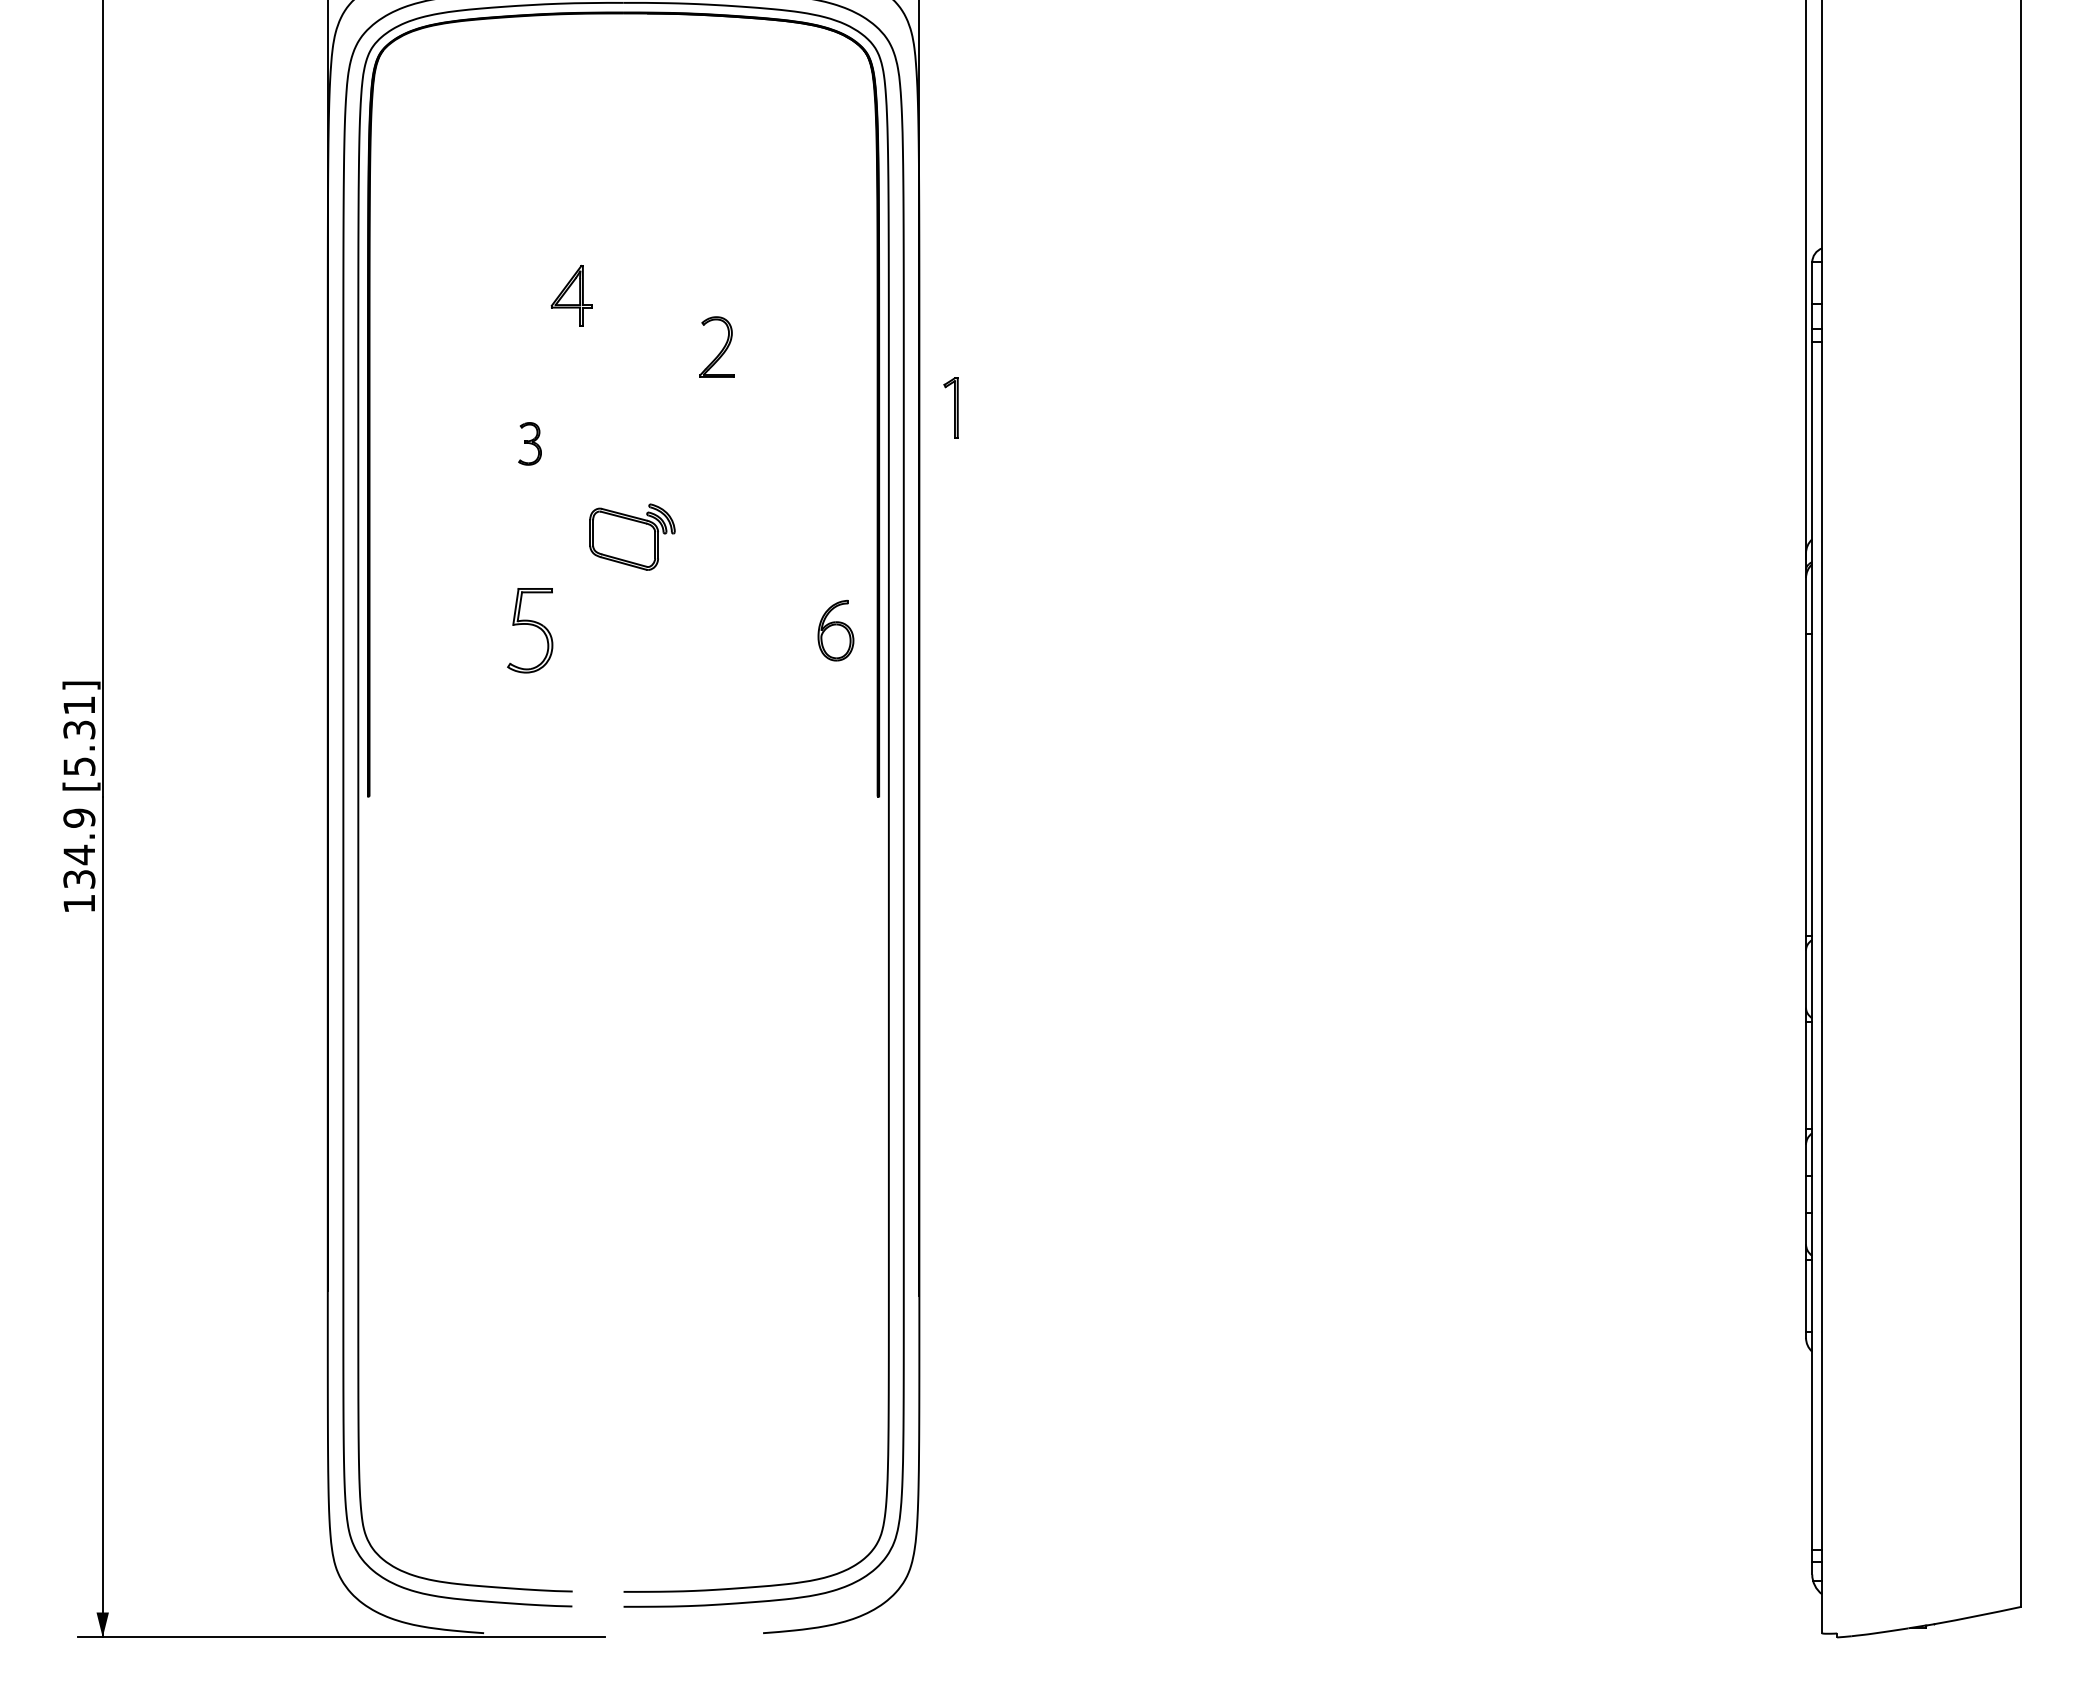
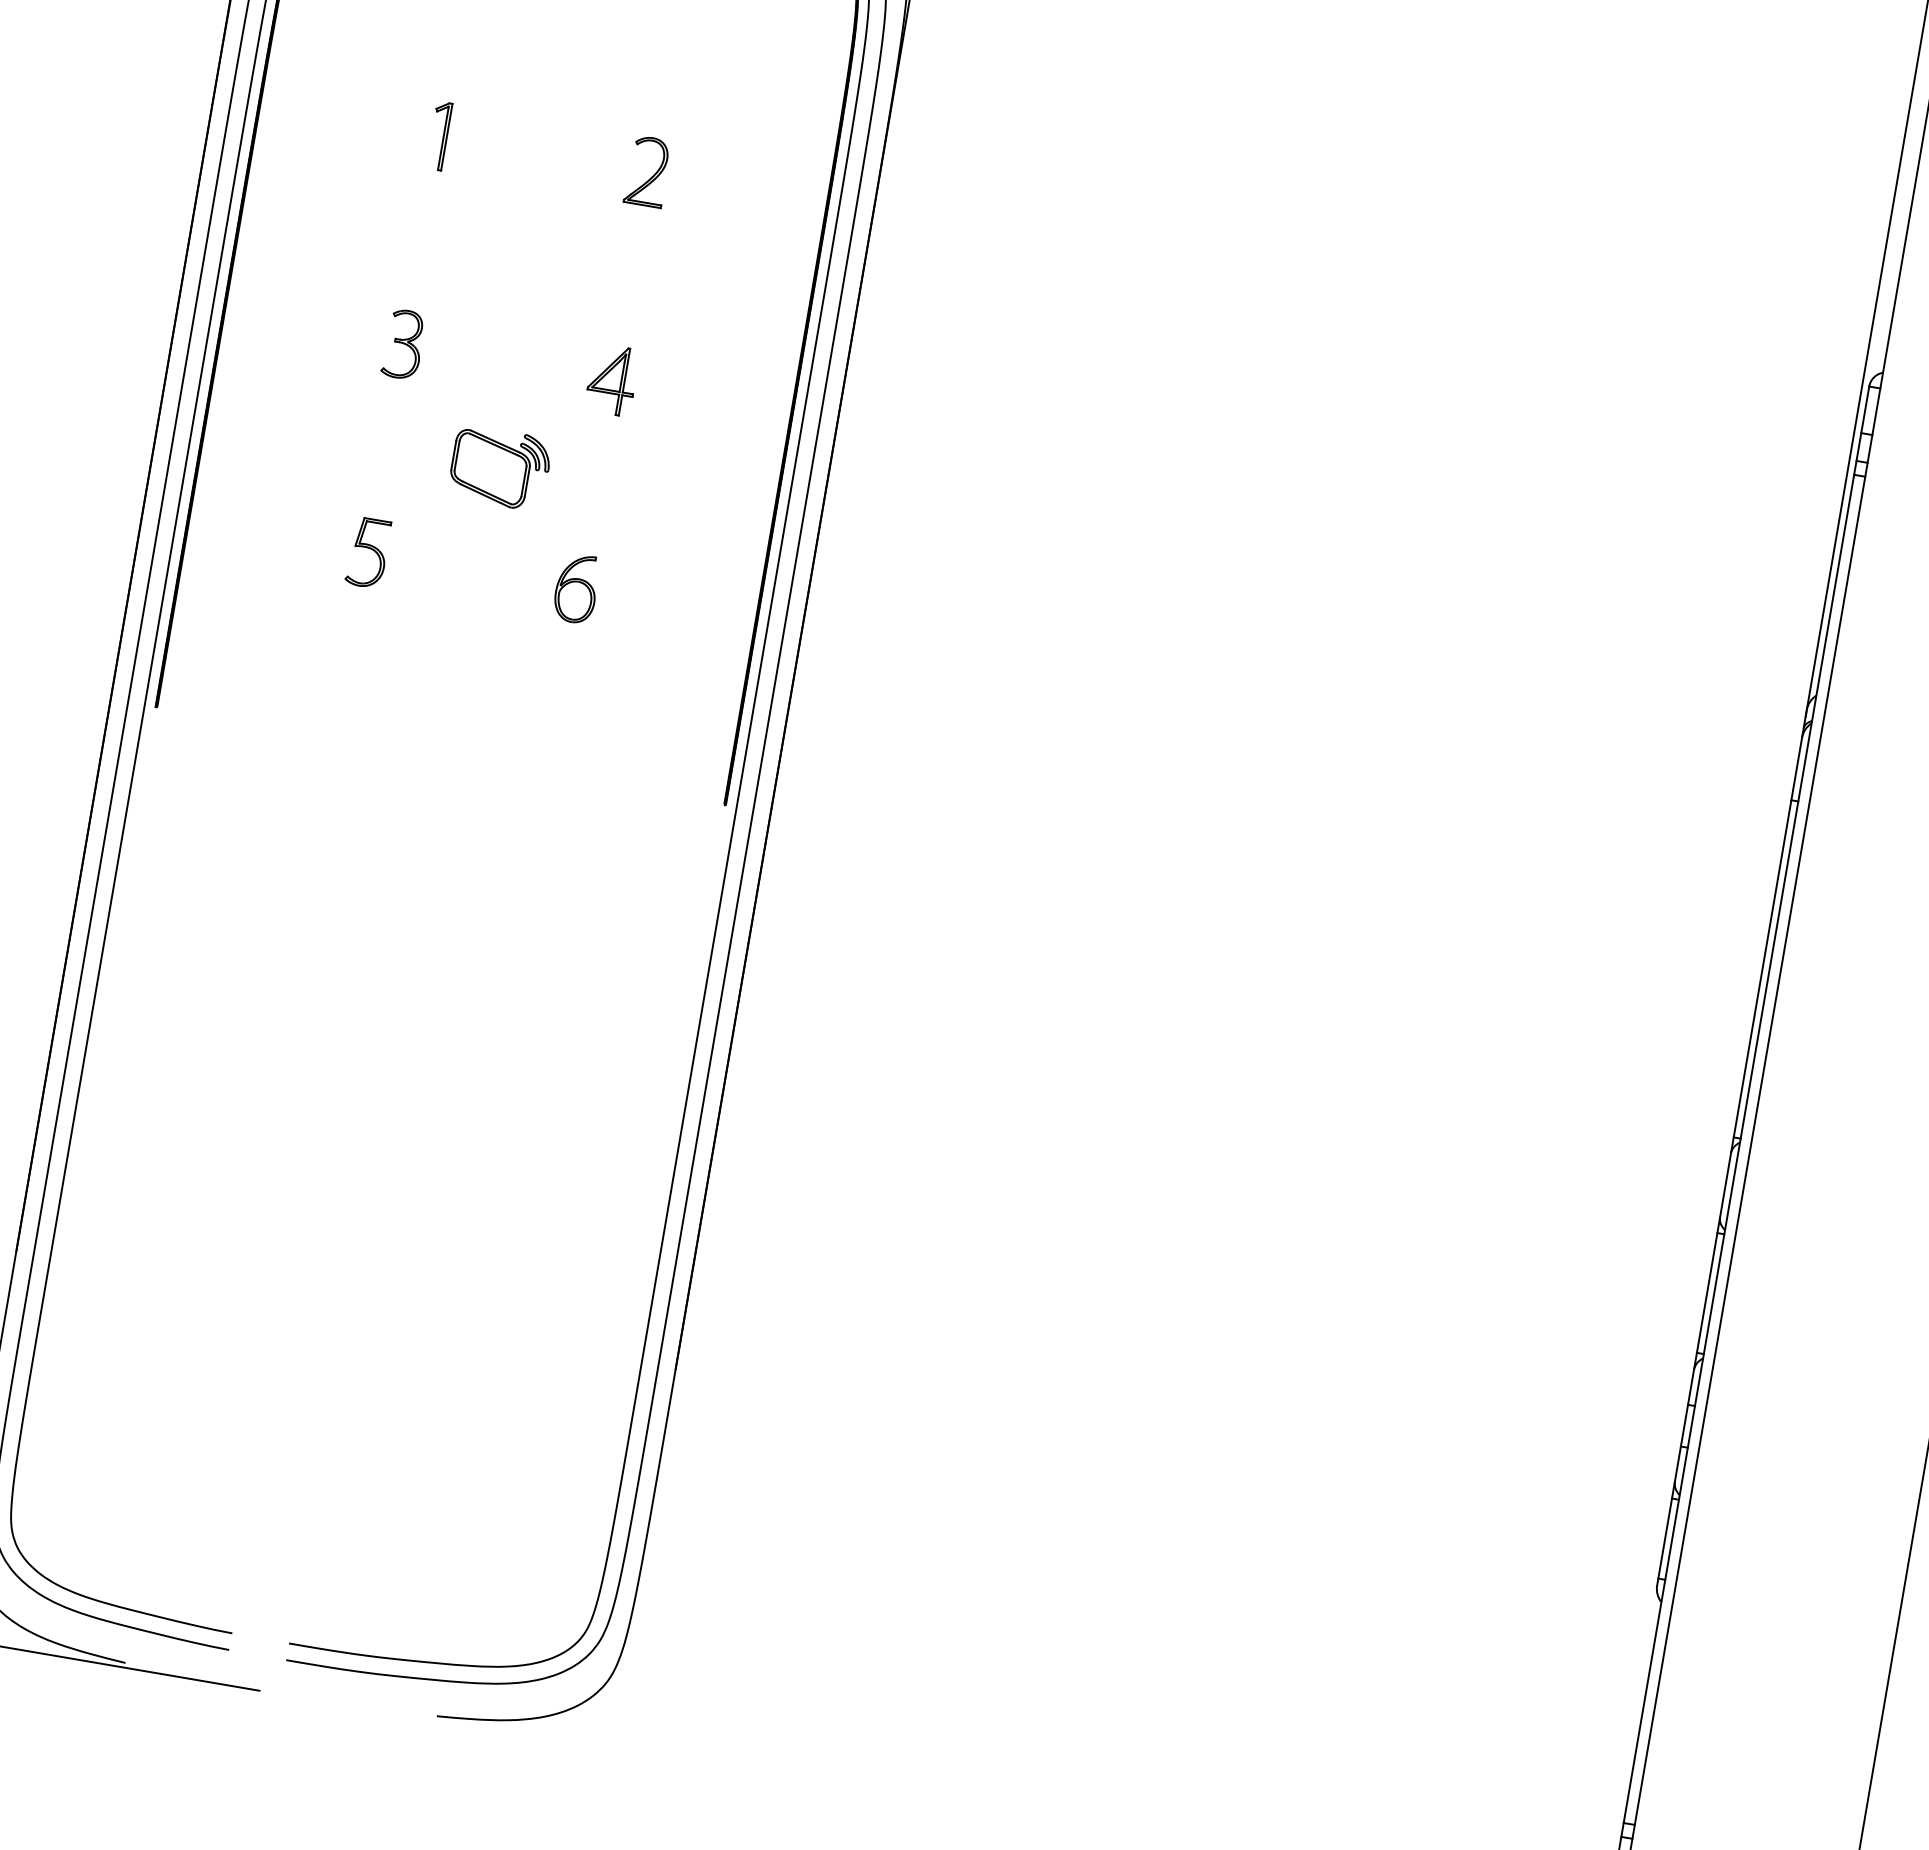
part: (571, 295) -> (611, 379), moved
part: (716, 346) -> (647, 170), moved
part: (950, 407) -> (438, 135), moved
part: (529, 443) -> (403, 343), size x1.43
part: (529, 630) -> (367, 552), size x0.71
part: (835, 630) -> (576, 588), moved

